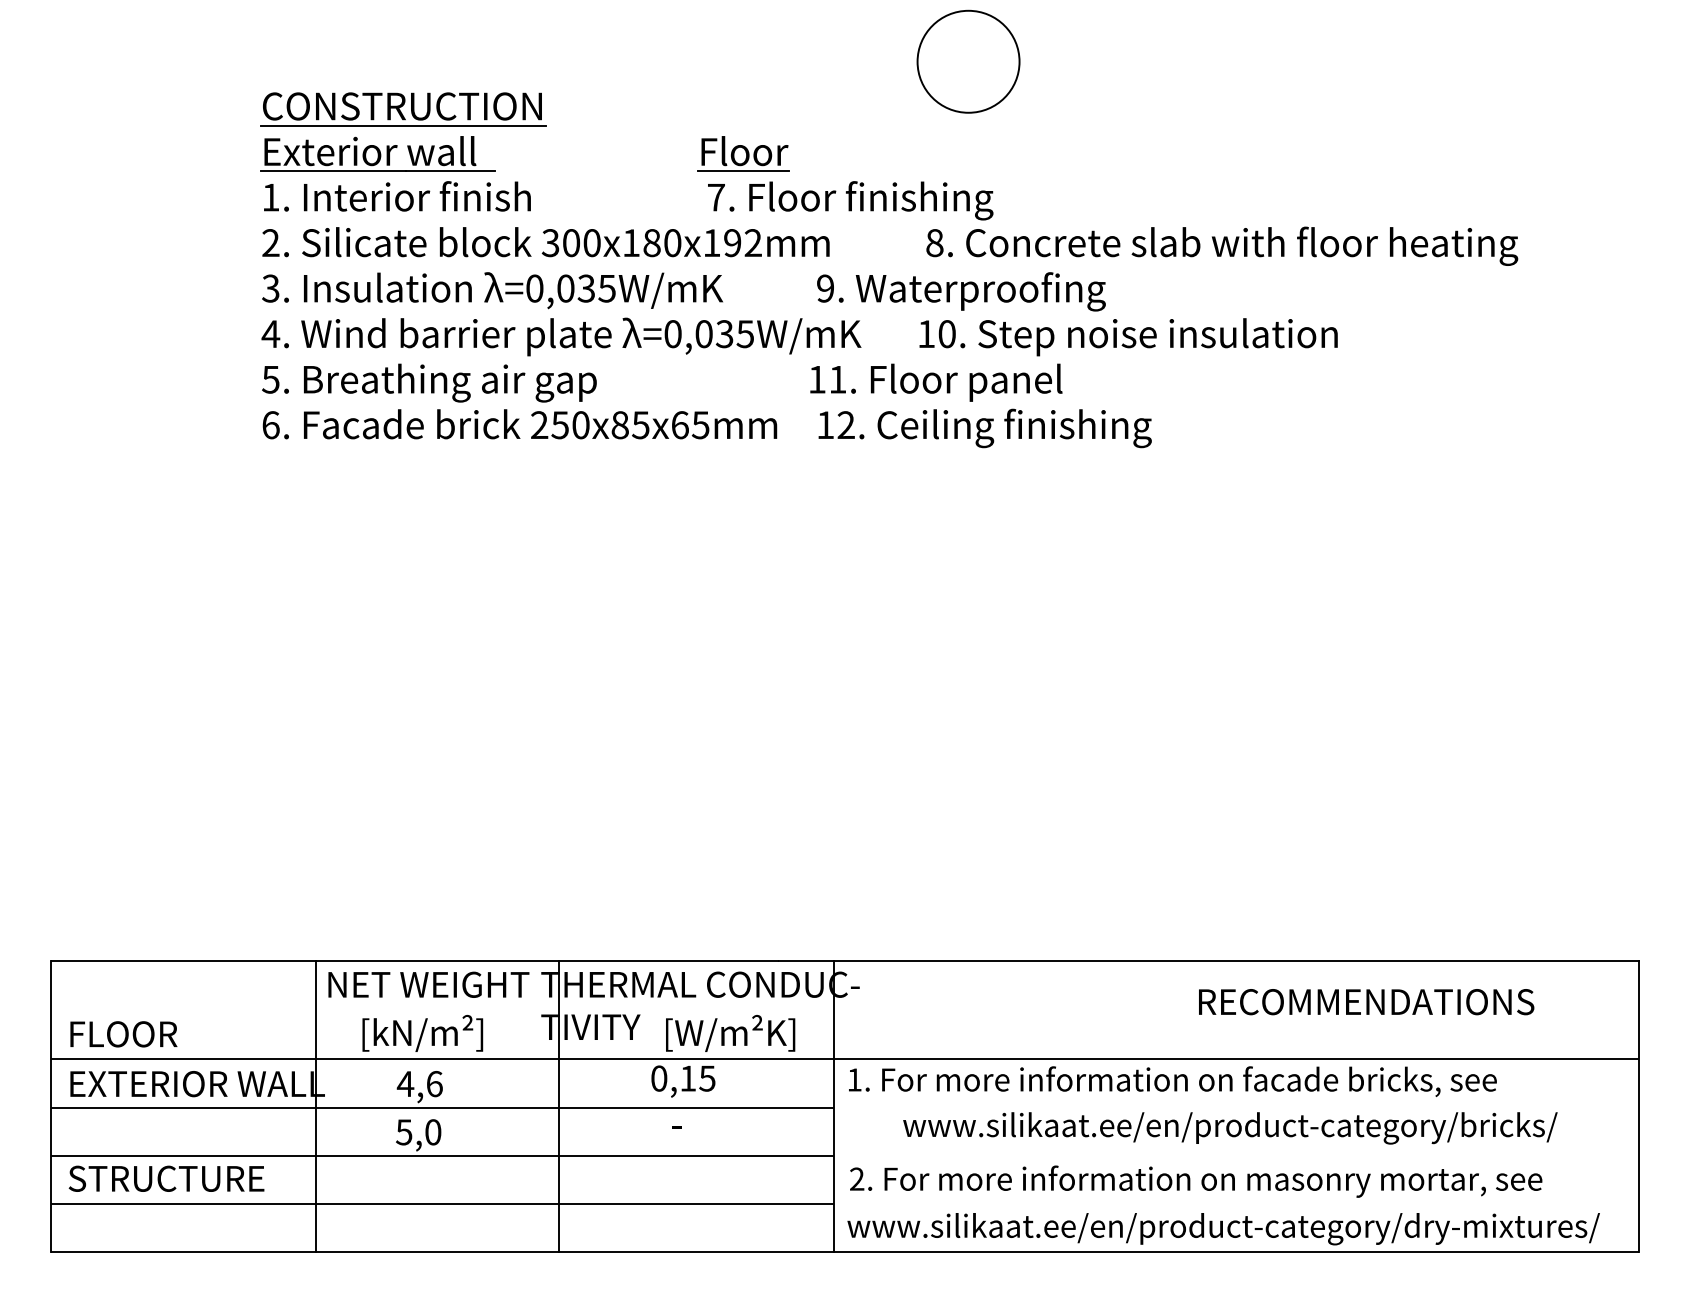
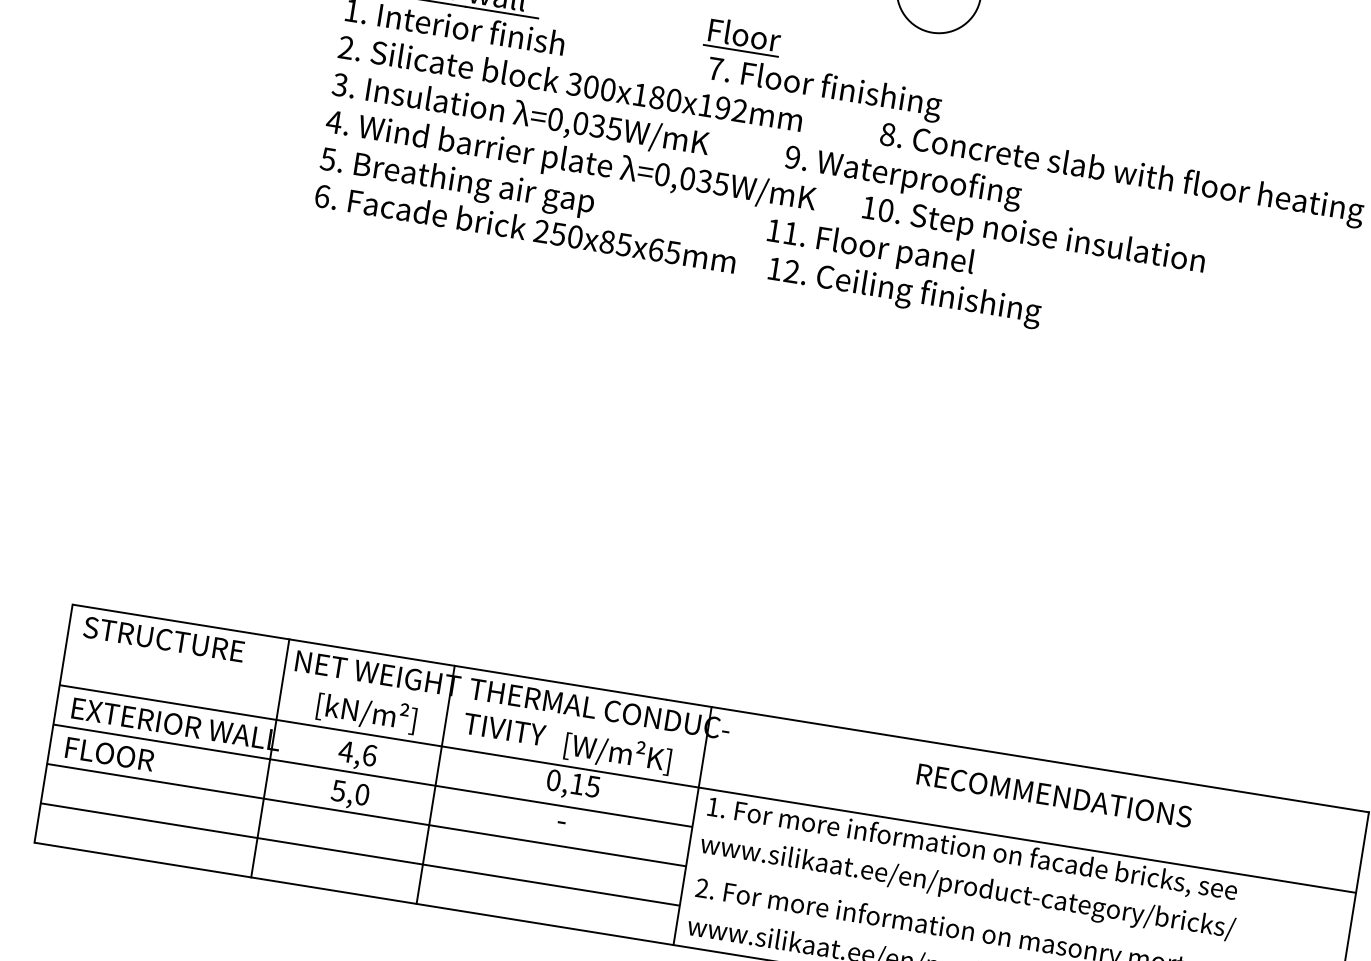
text: (1366, 1002) -> (1054, 796), moved
text: (123, 1034) -> (109, 754), moved
line: (558, 1106) -> (435, 784), moved
text: (1230, 1128) -> (967, 888), moved
text: (166, 1178) -> (164, 639), moved

